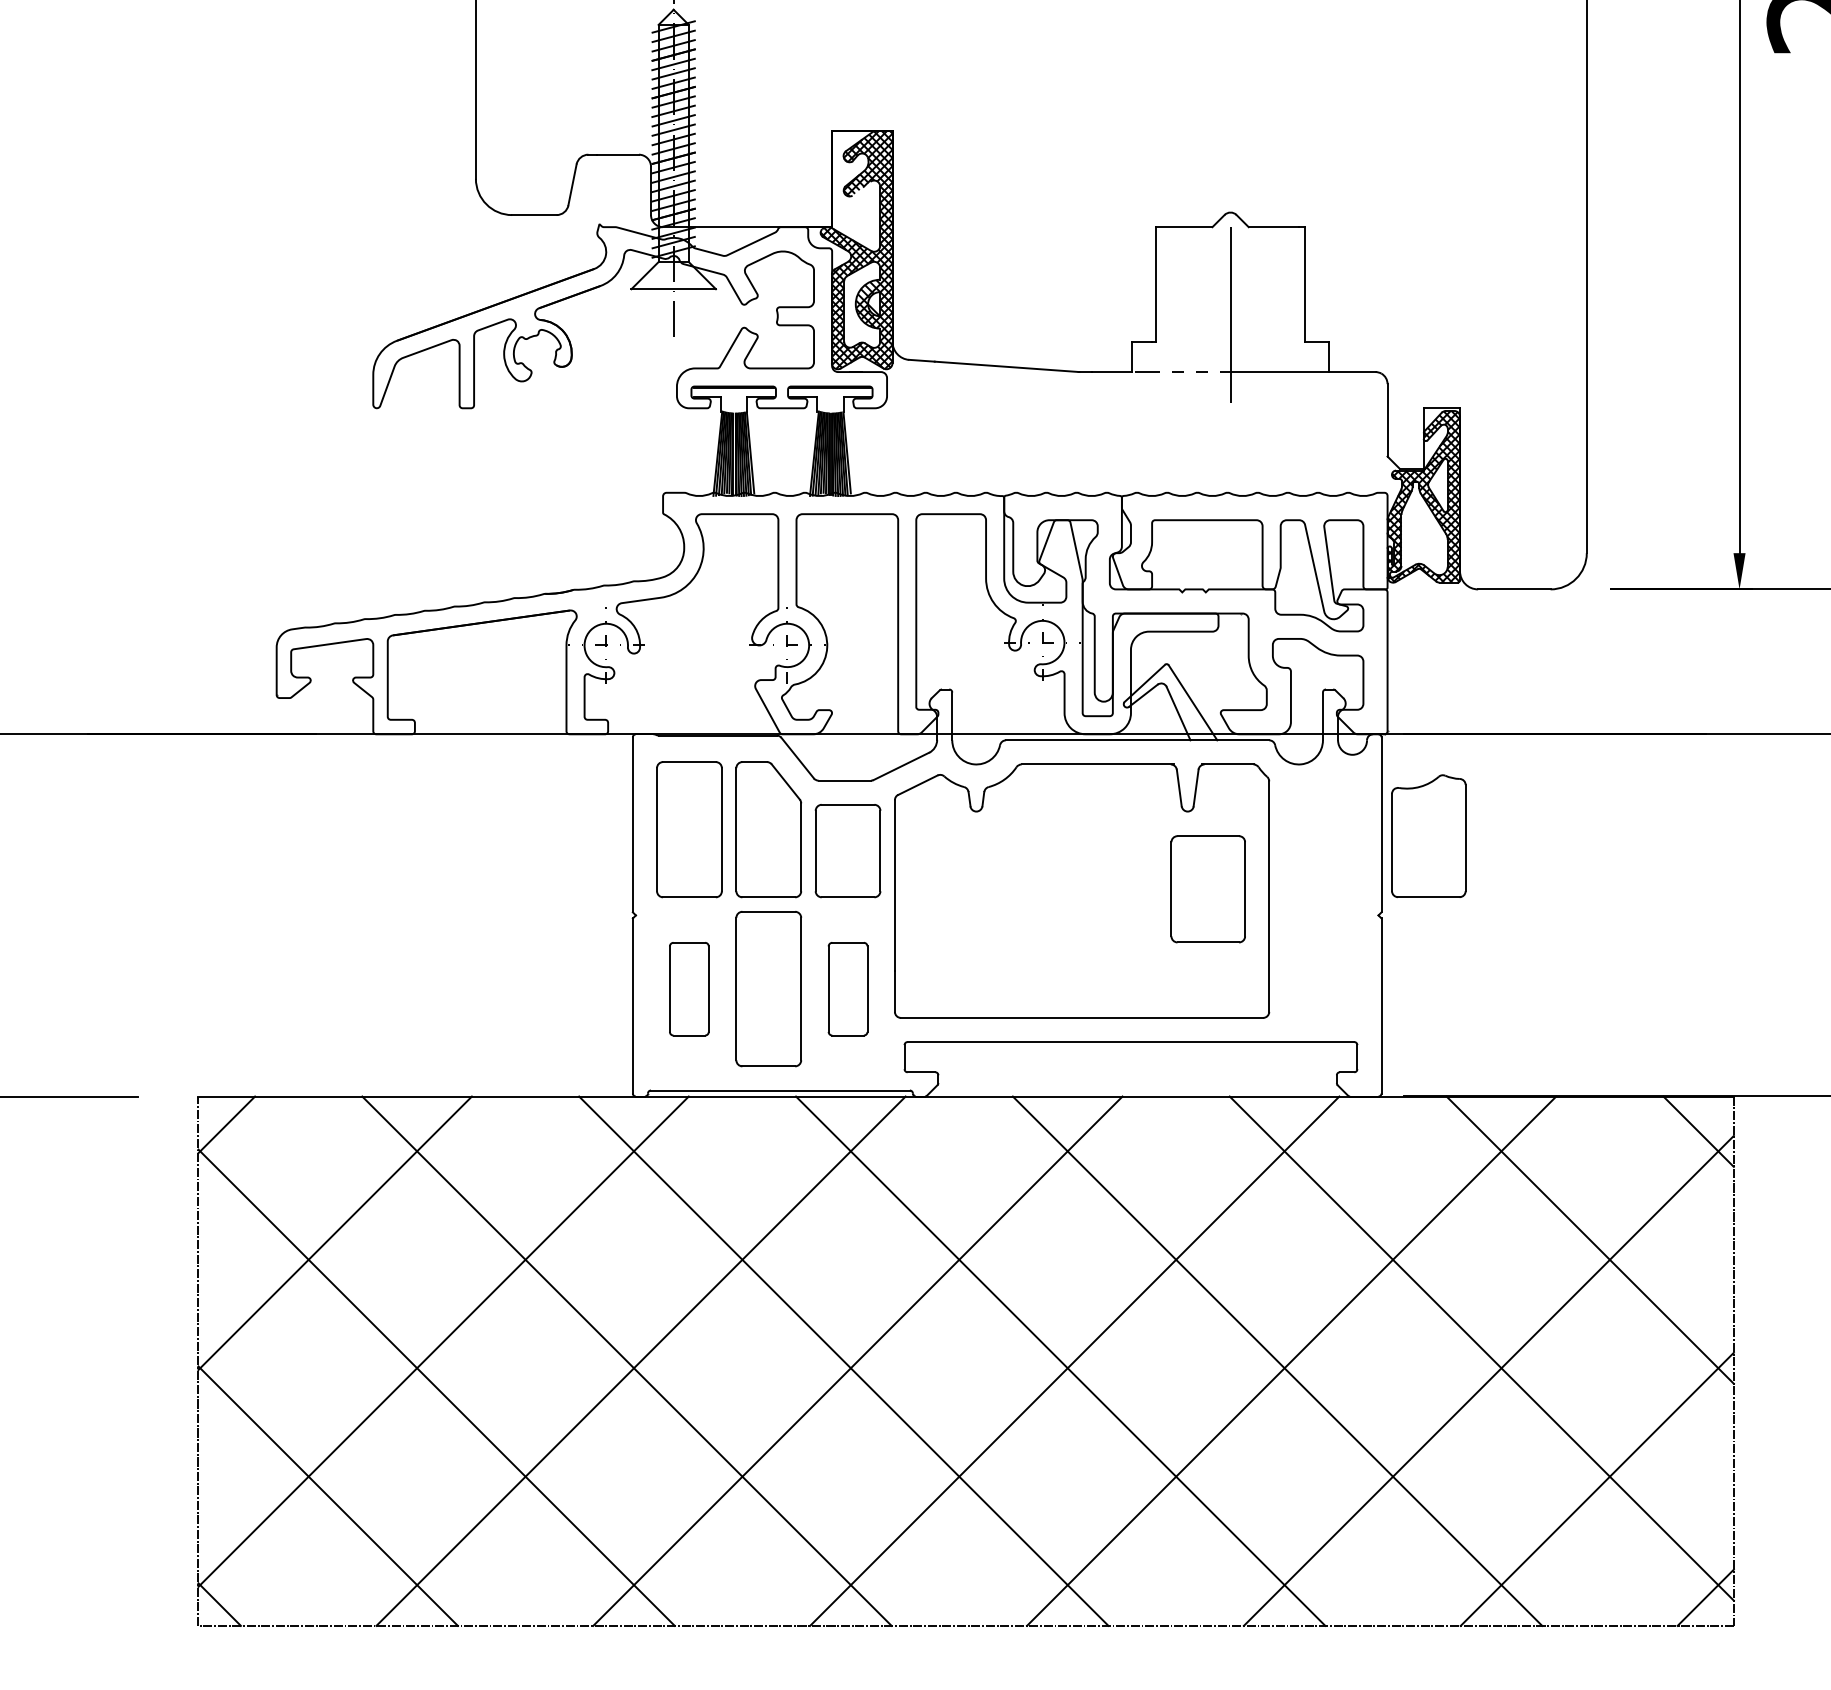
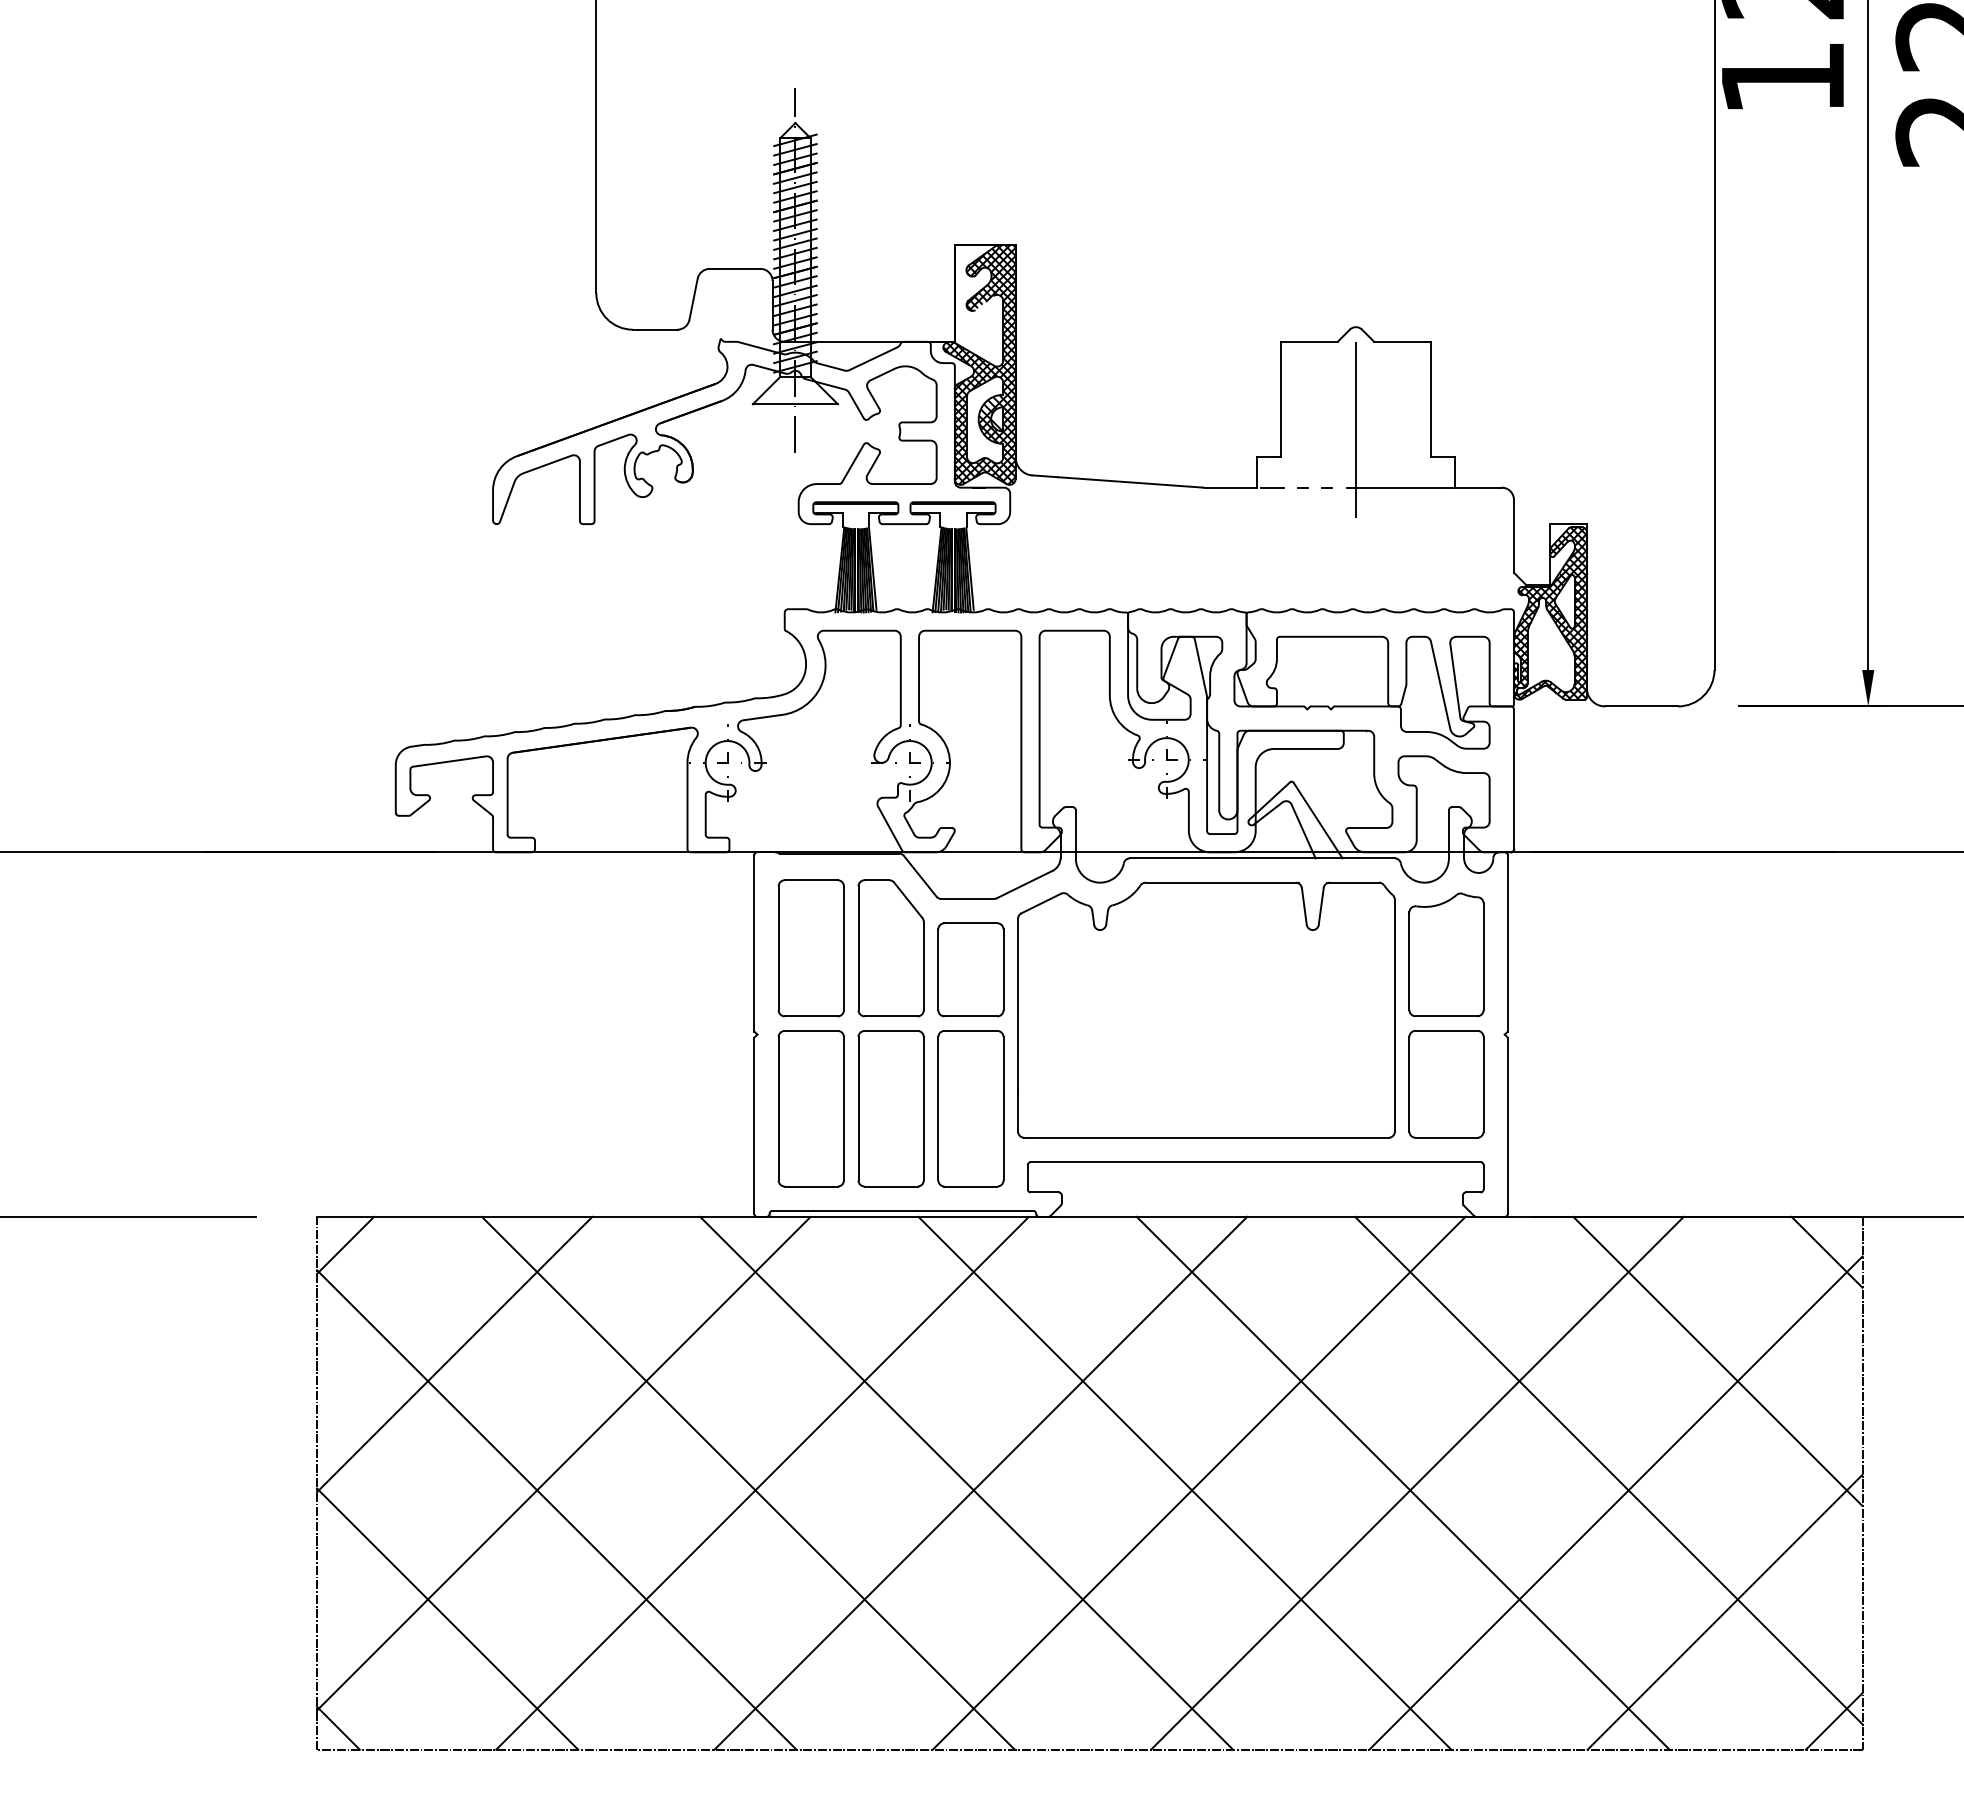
part: (1428, 835) -> (1446, 954), moved
part: (1208, 889) -> (1446, 1084), moved
part: (688, 988) -> (810, 1108), size x1.67
part: (847, 988) -> (970, 1108), size x1.67

